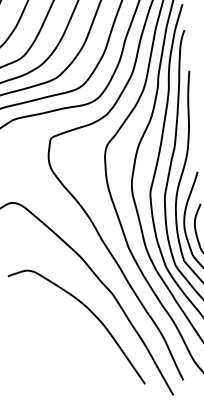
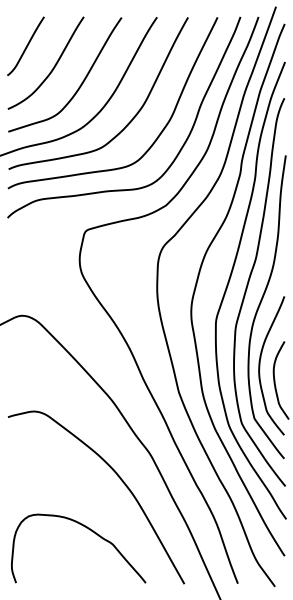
curve: (73, 352) -> (89, 530), added

